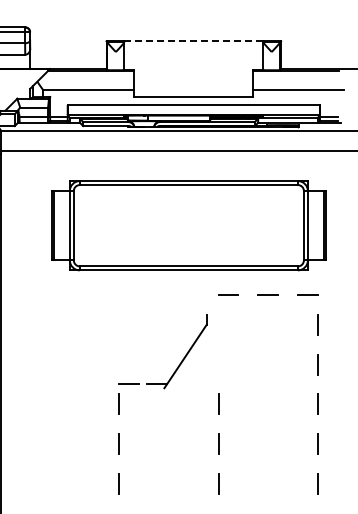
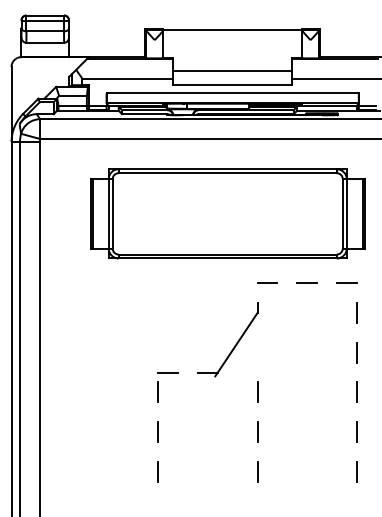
line: (193, 41) -> (232, 29), dashed -> solid
line: (193, 83) -> (232, 71), added
part: (183, 357) -> (234, 345), moved

